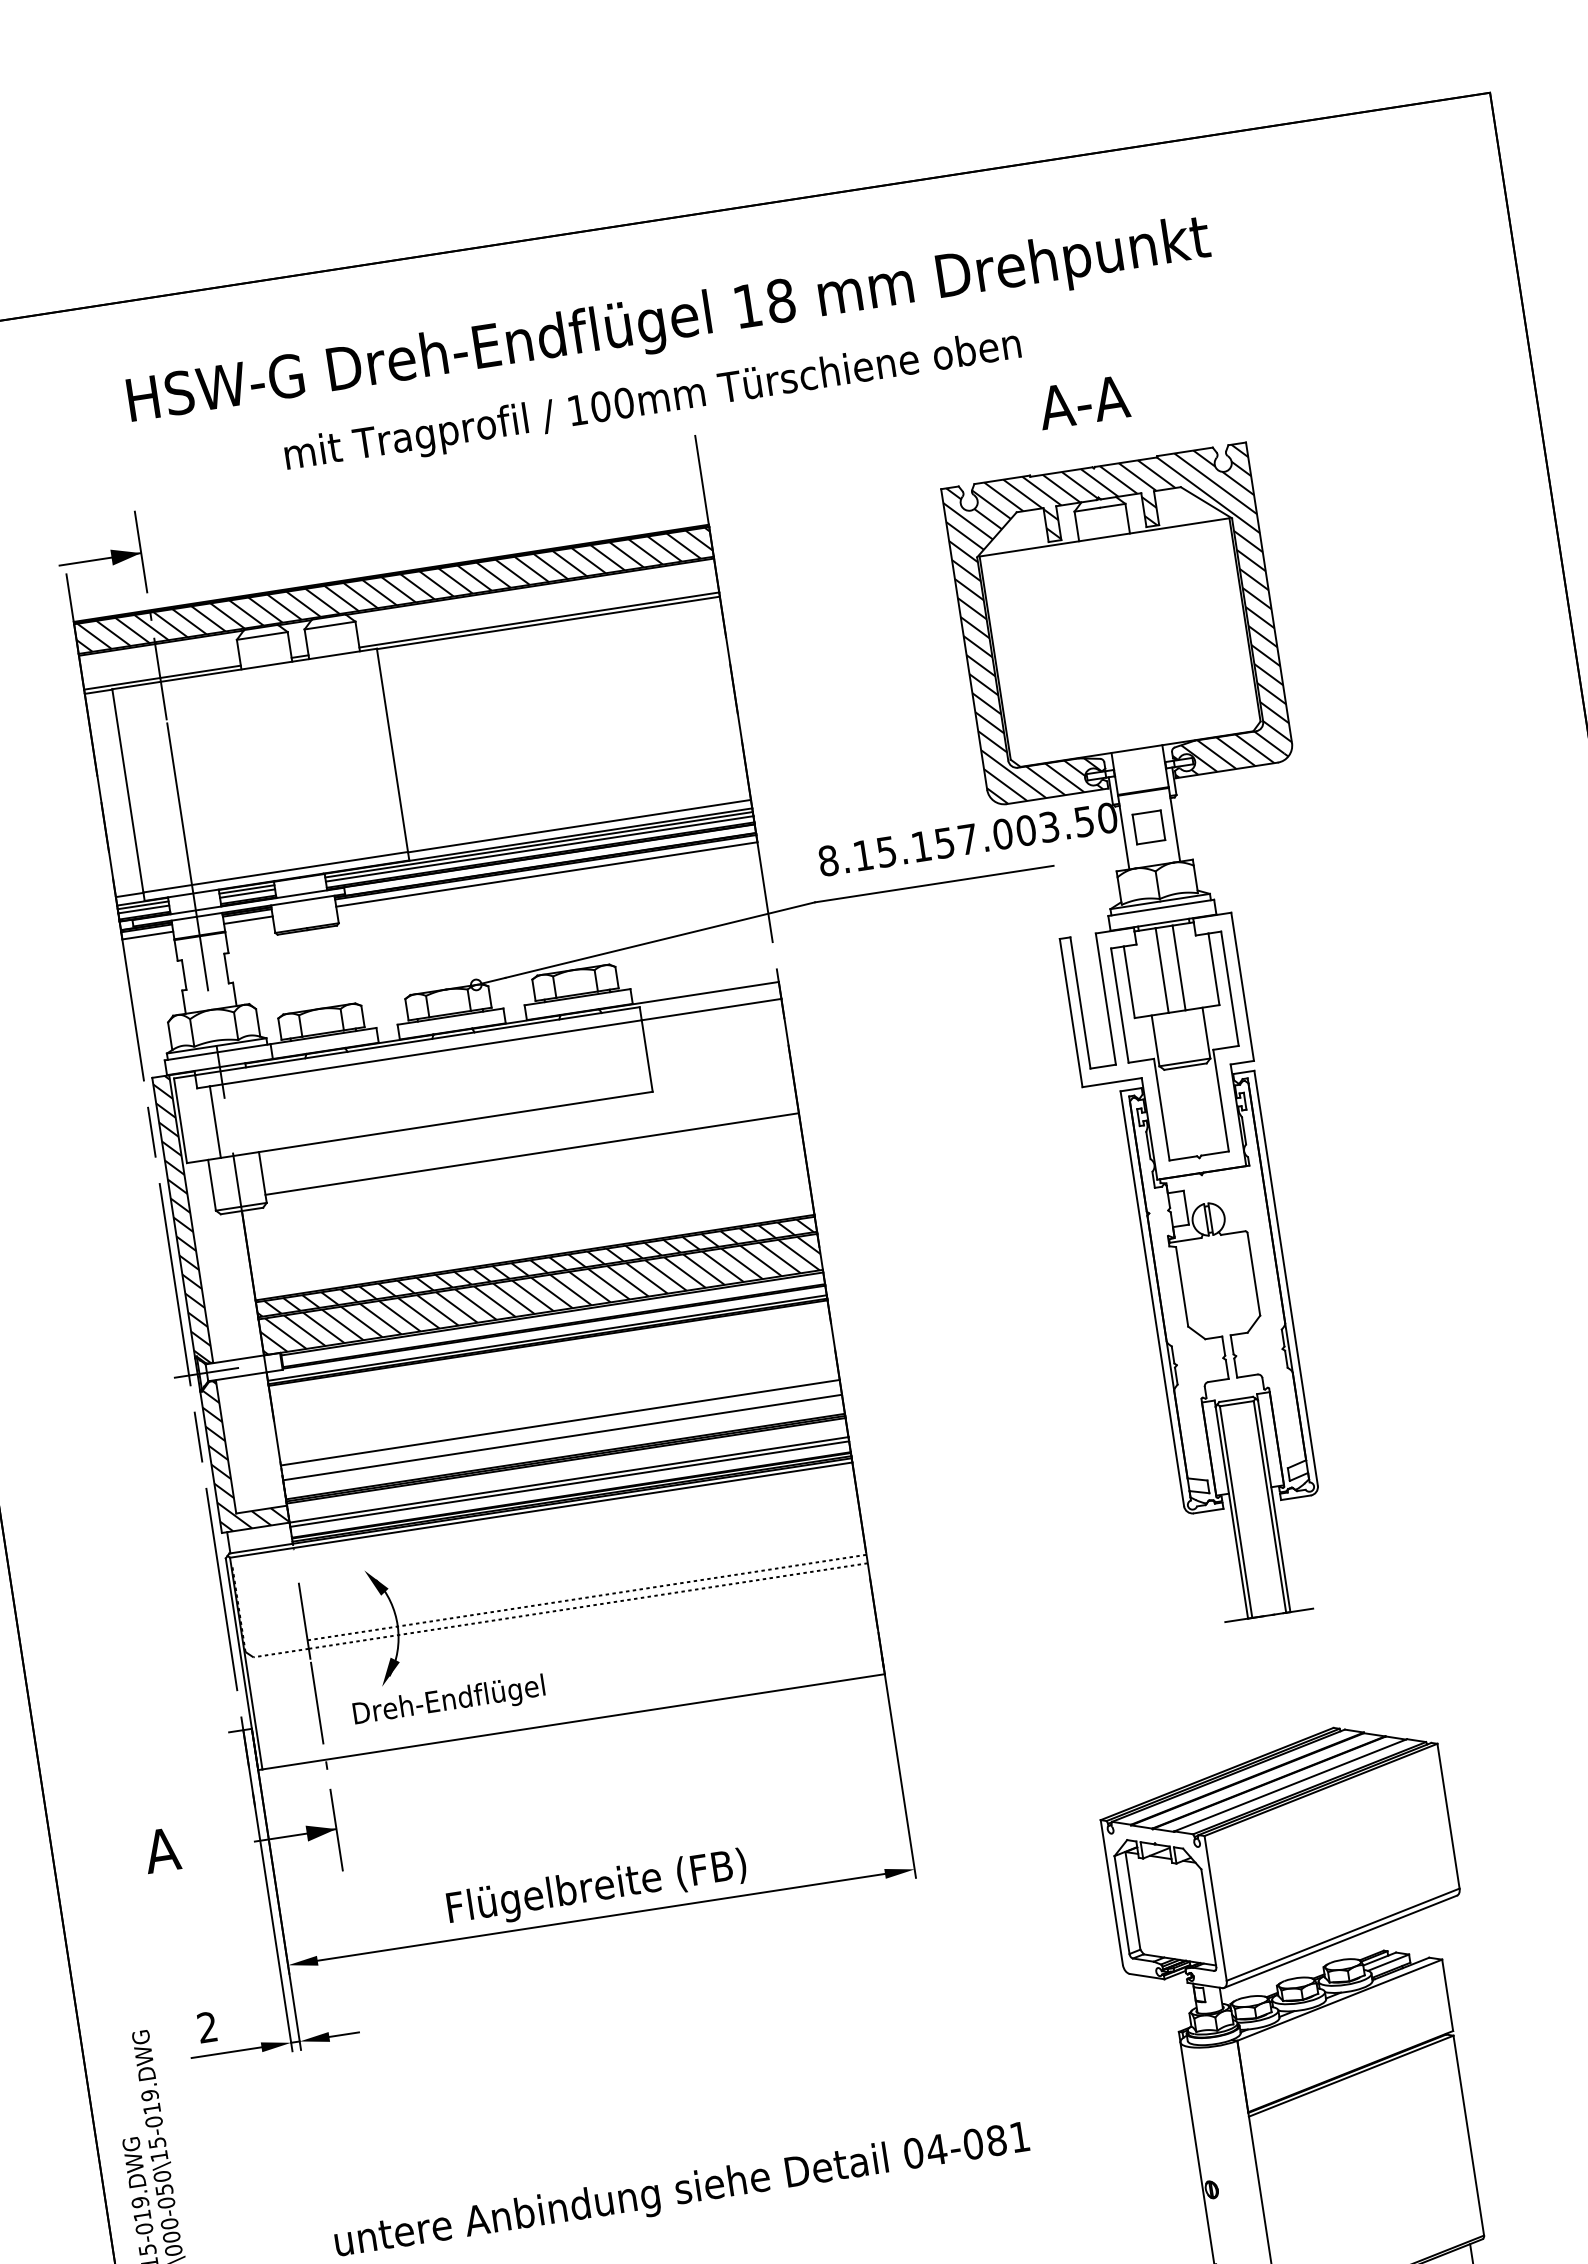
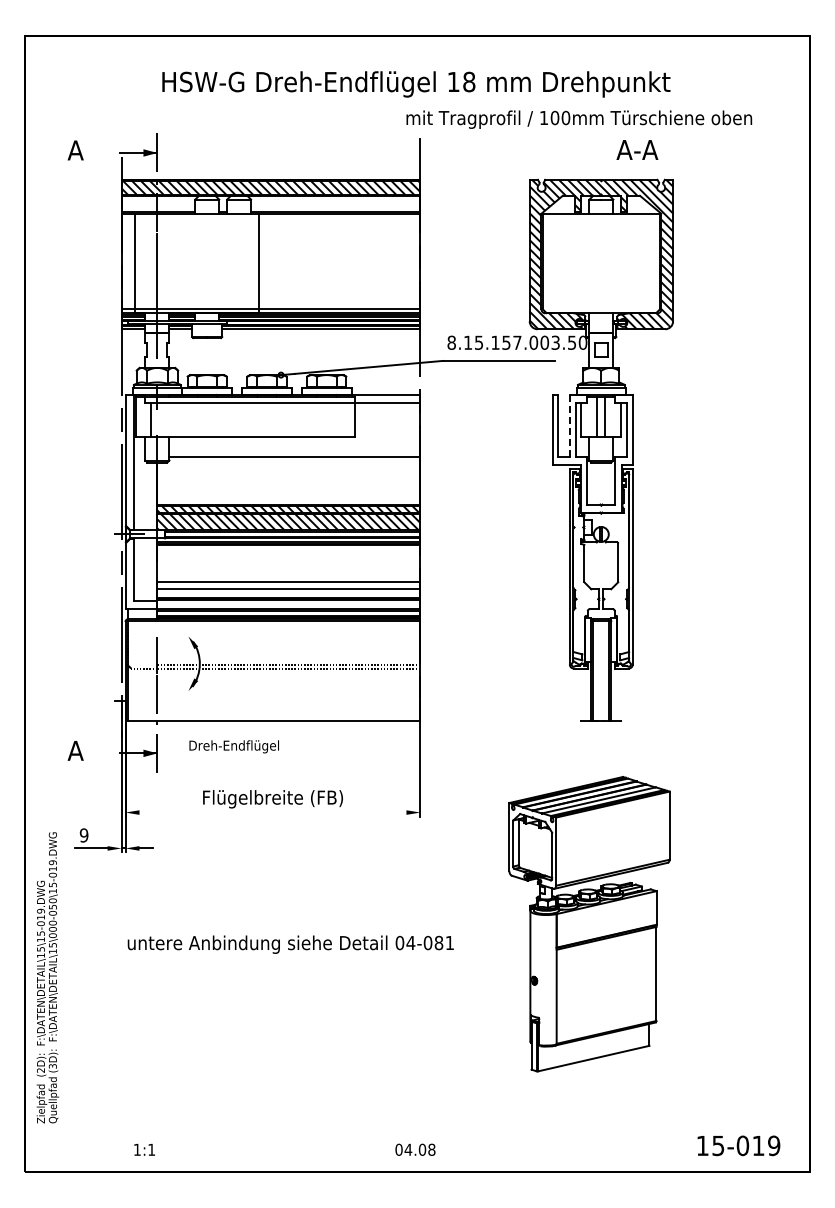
text: (653, 401) -> (579, 119), moved
text: (1083, 401) -> (637, 149), moved
line: (1105, 998) -> (569, 425), solid -> dashed
hatch: (182, 1219) -> (129, 462), removed
hatch: (244, 1451) -> (141, 573), removed
text: (447, 1701) -> (233, 746), moved
line: (600, 1917) -> (272, 812), removed
text: (206, 2027) -> (83, 835), 2 -> 9

